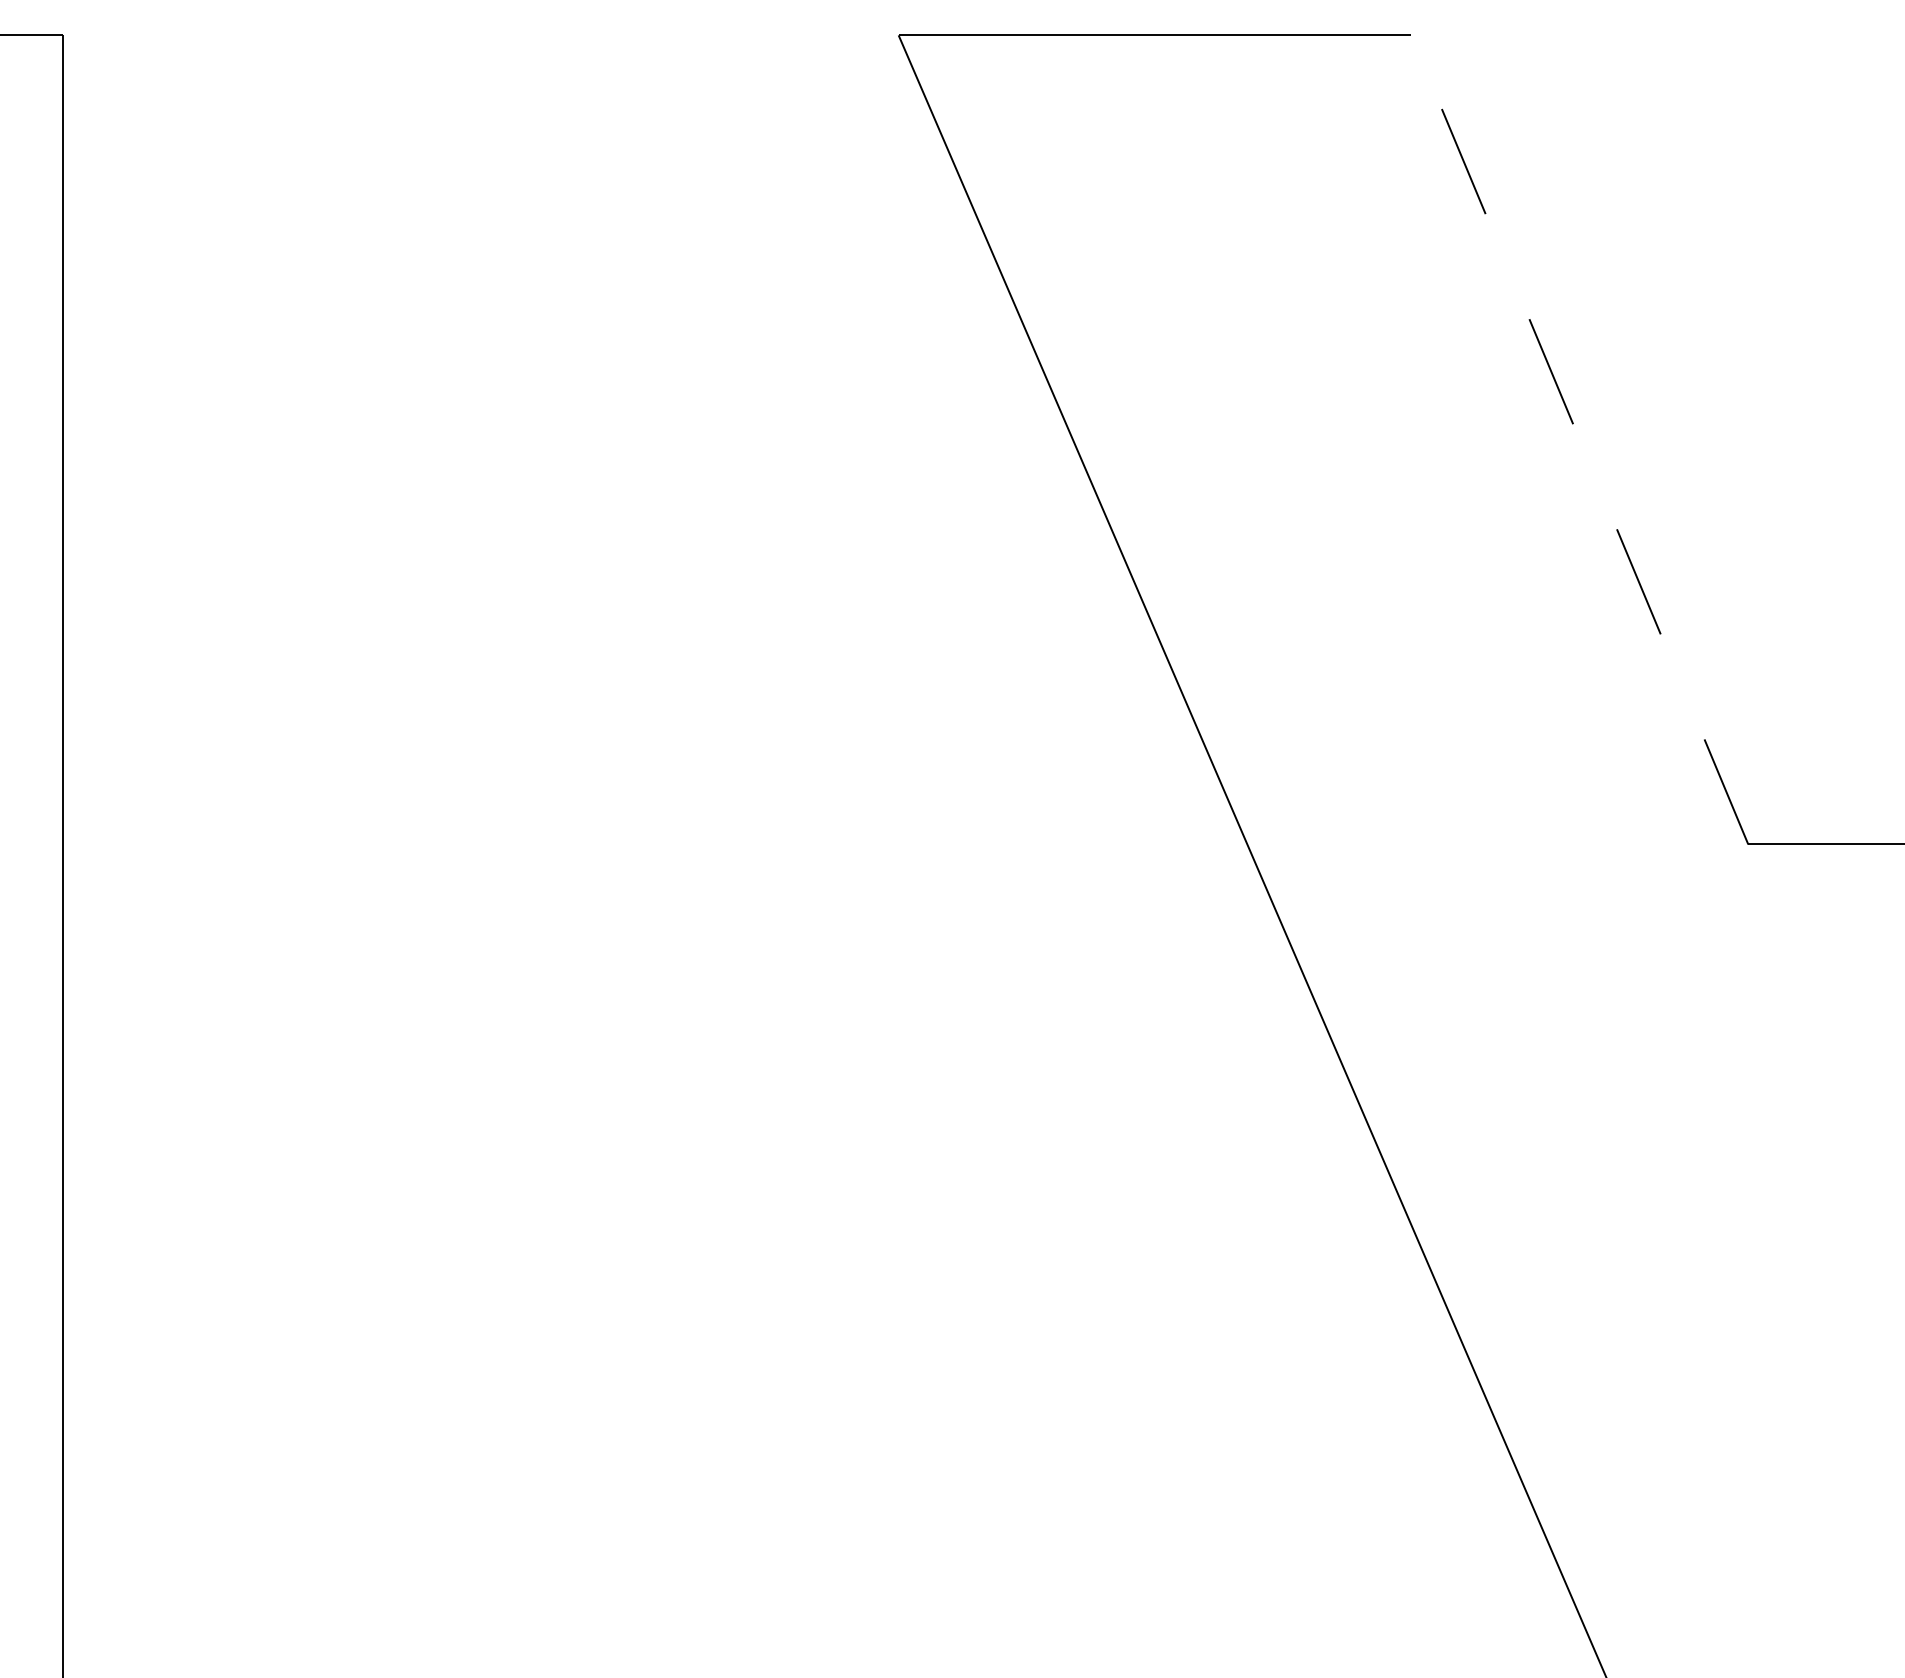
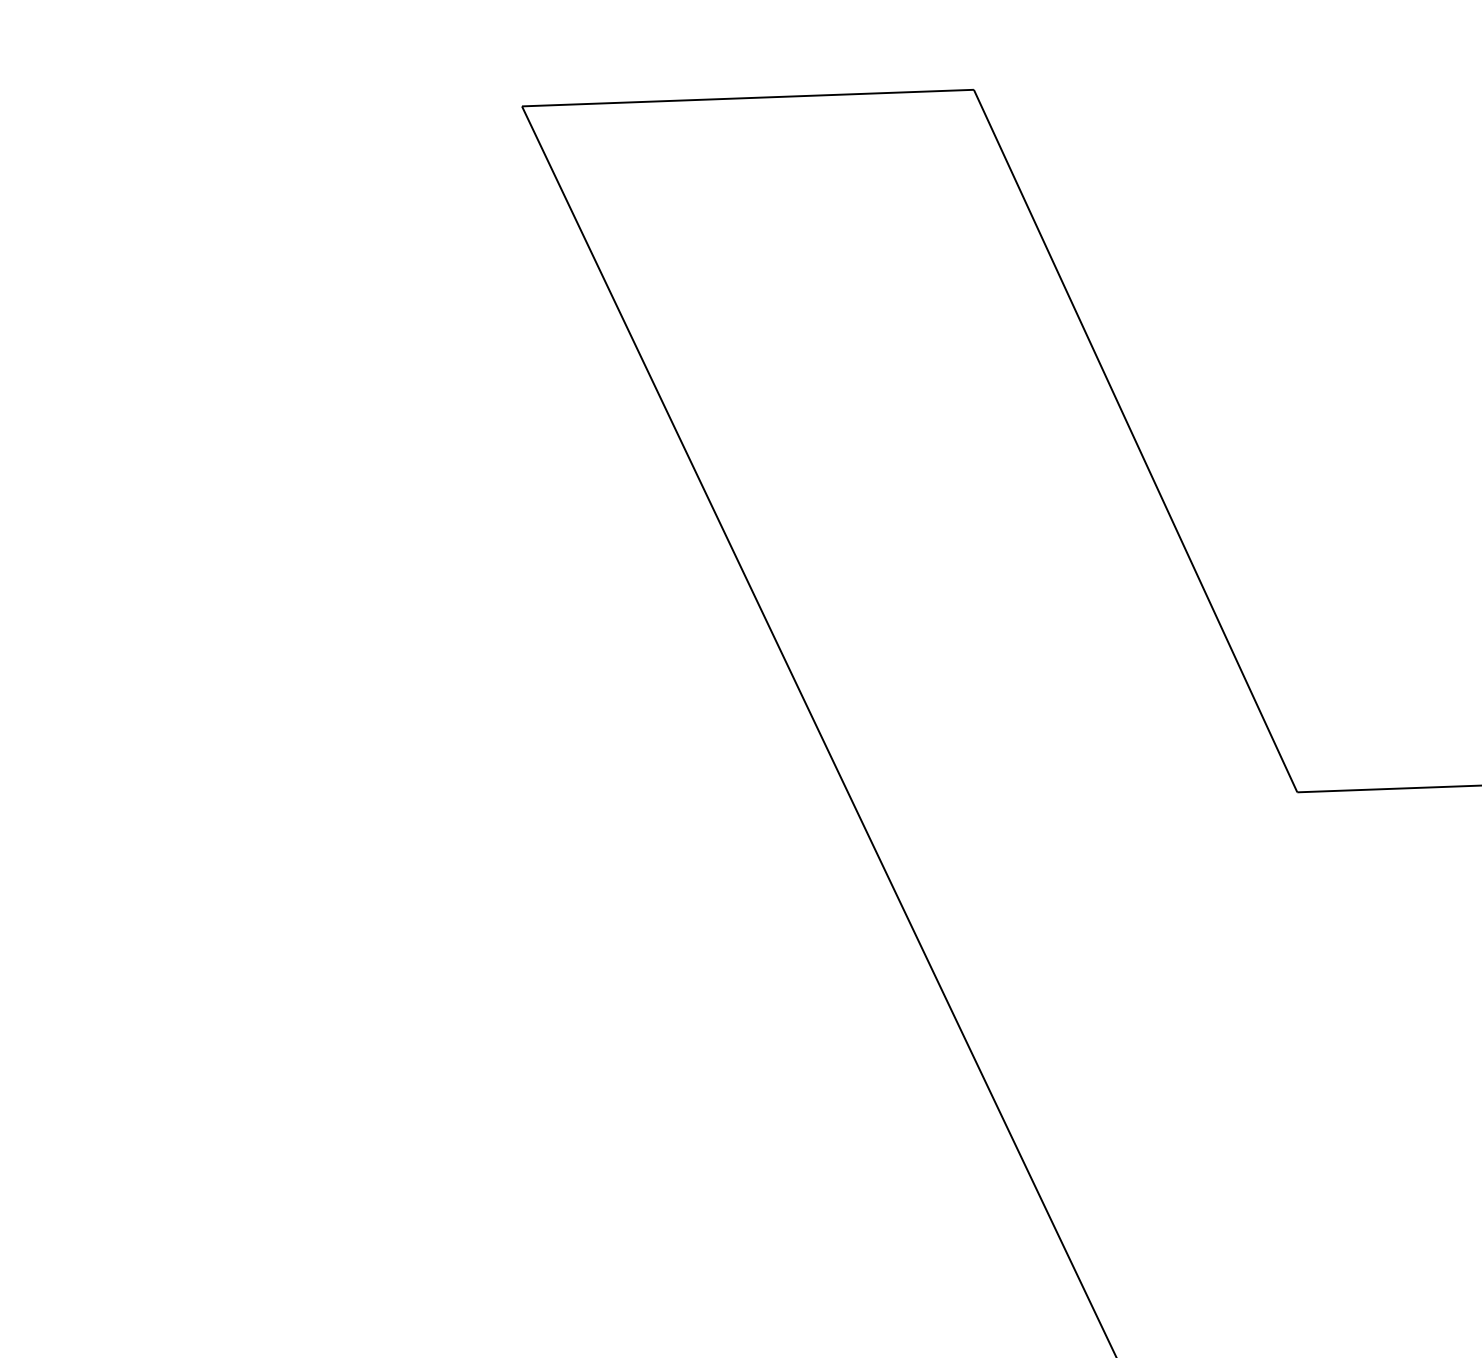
line: (1579, 439) -> (1135, 440), dashed -> solid

